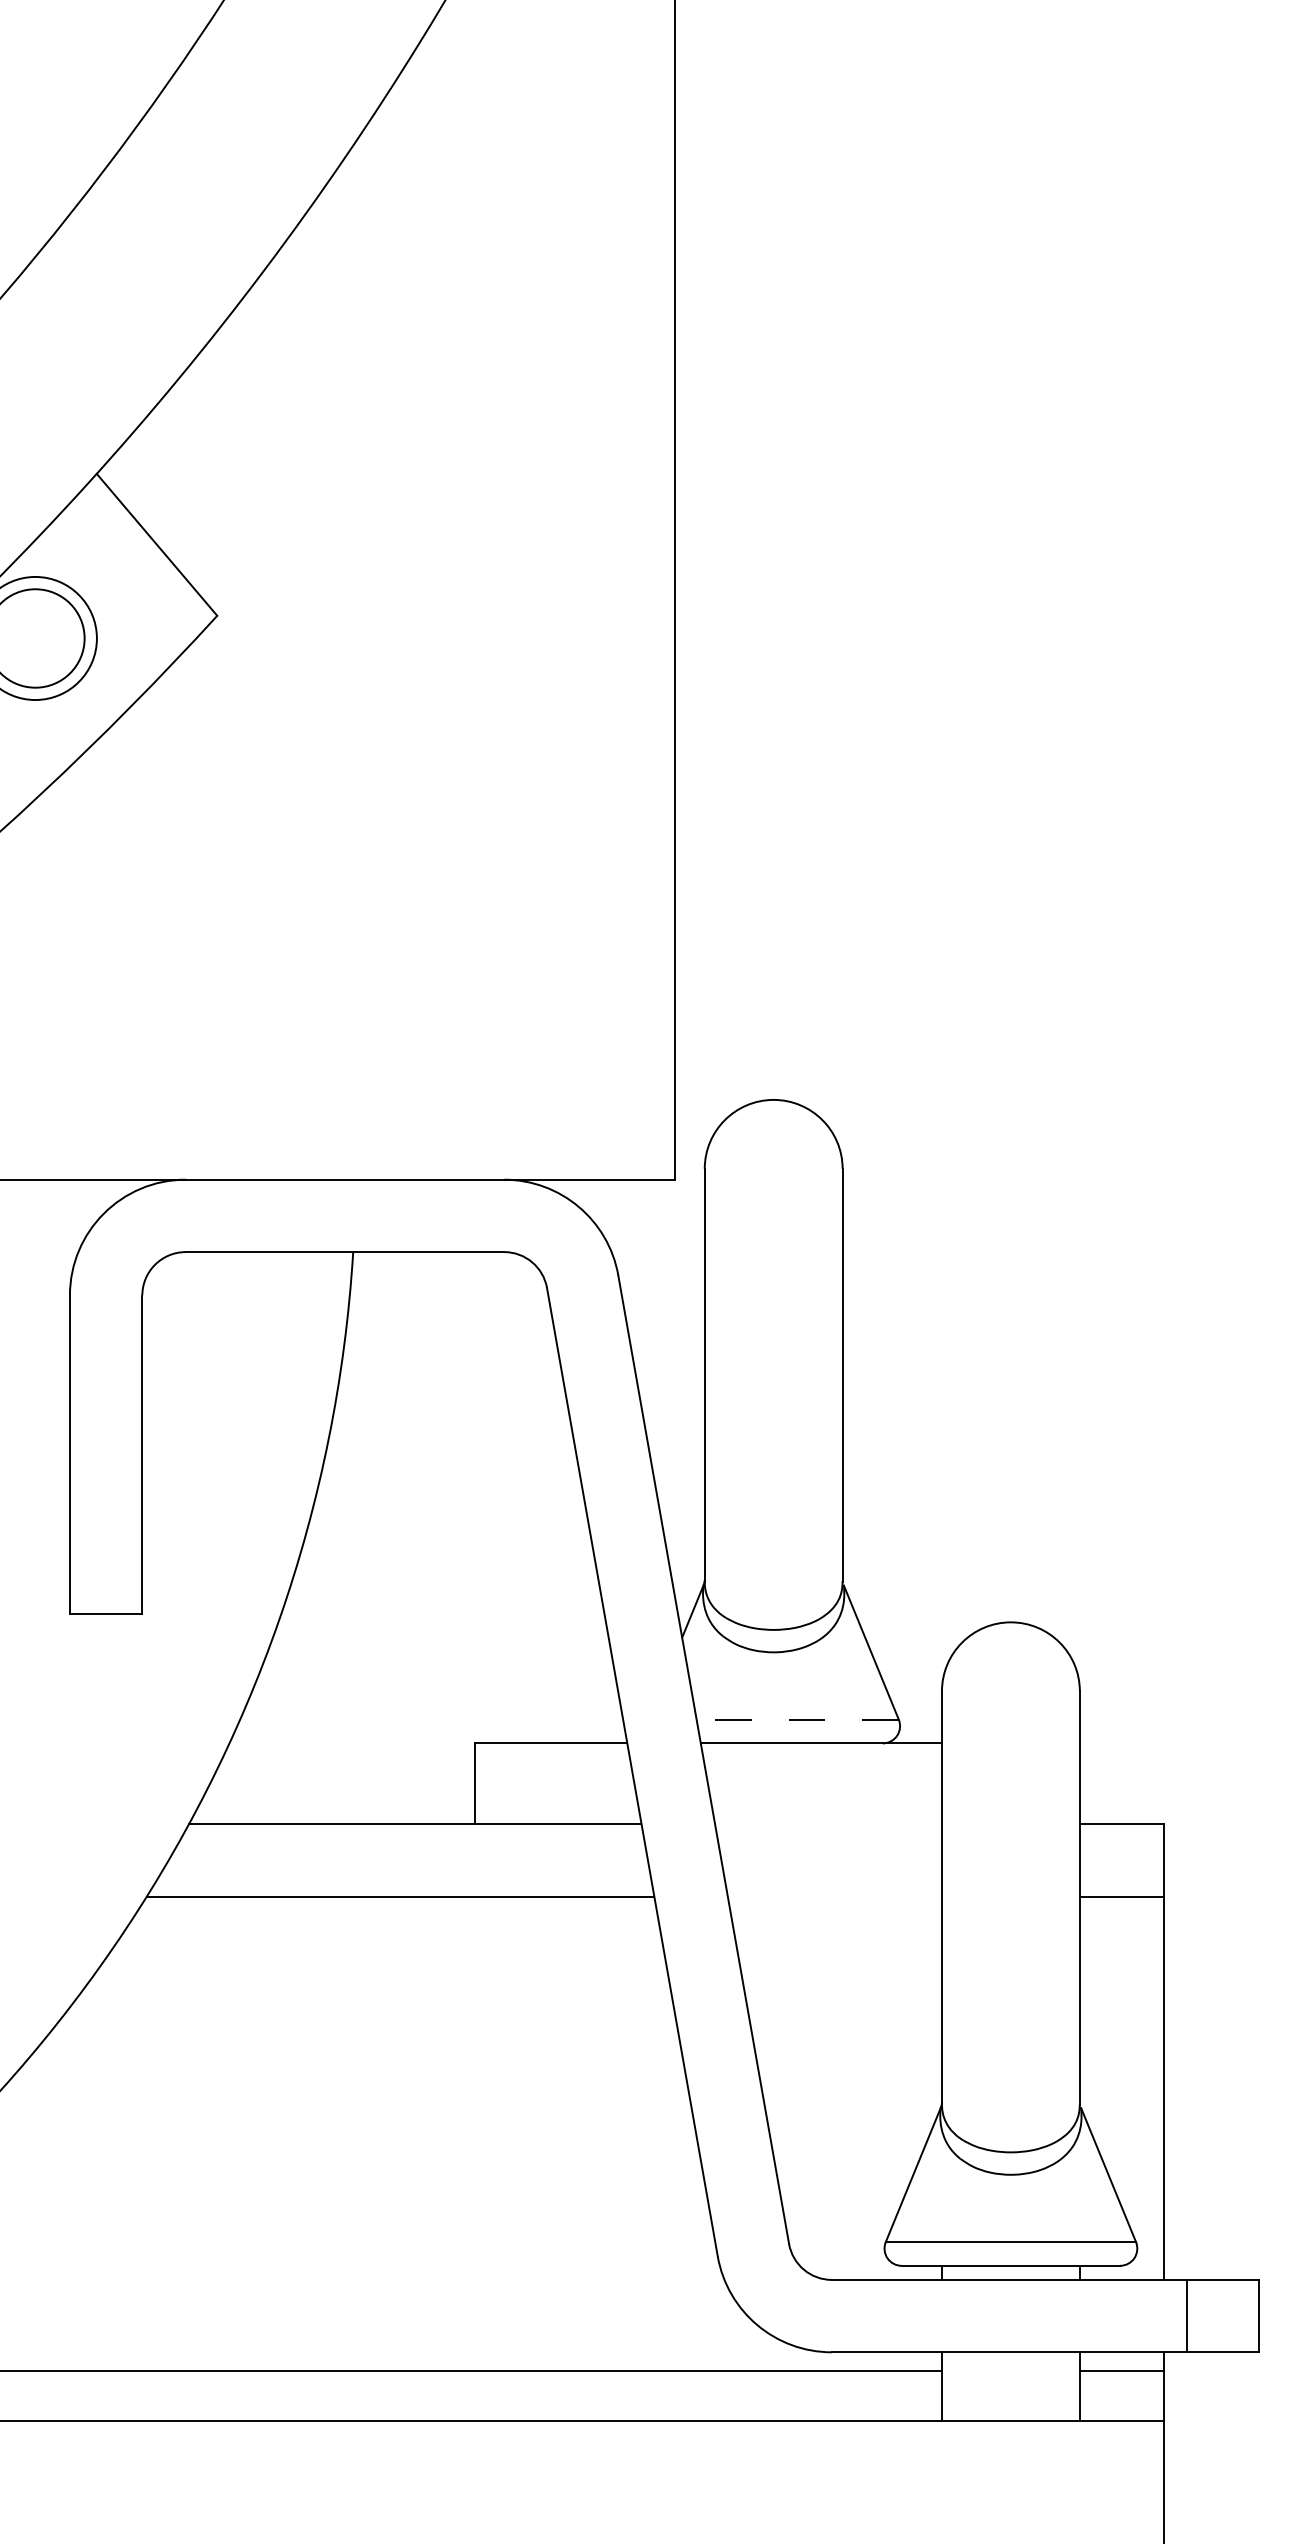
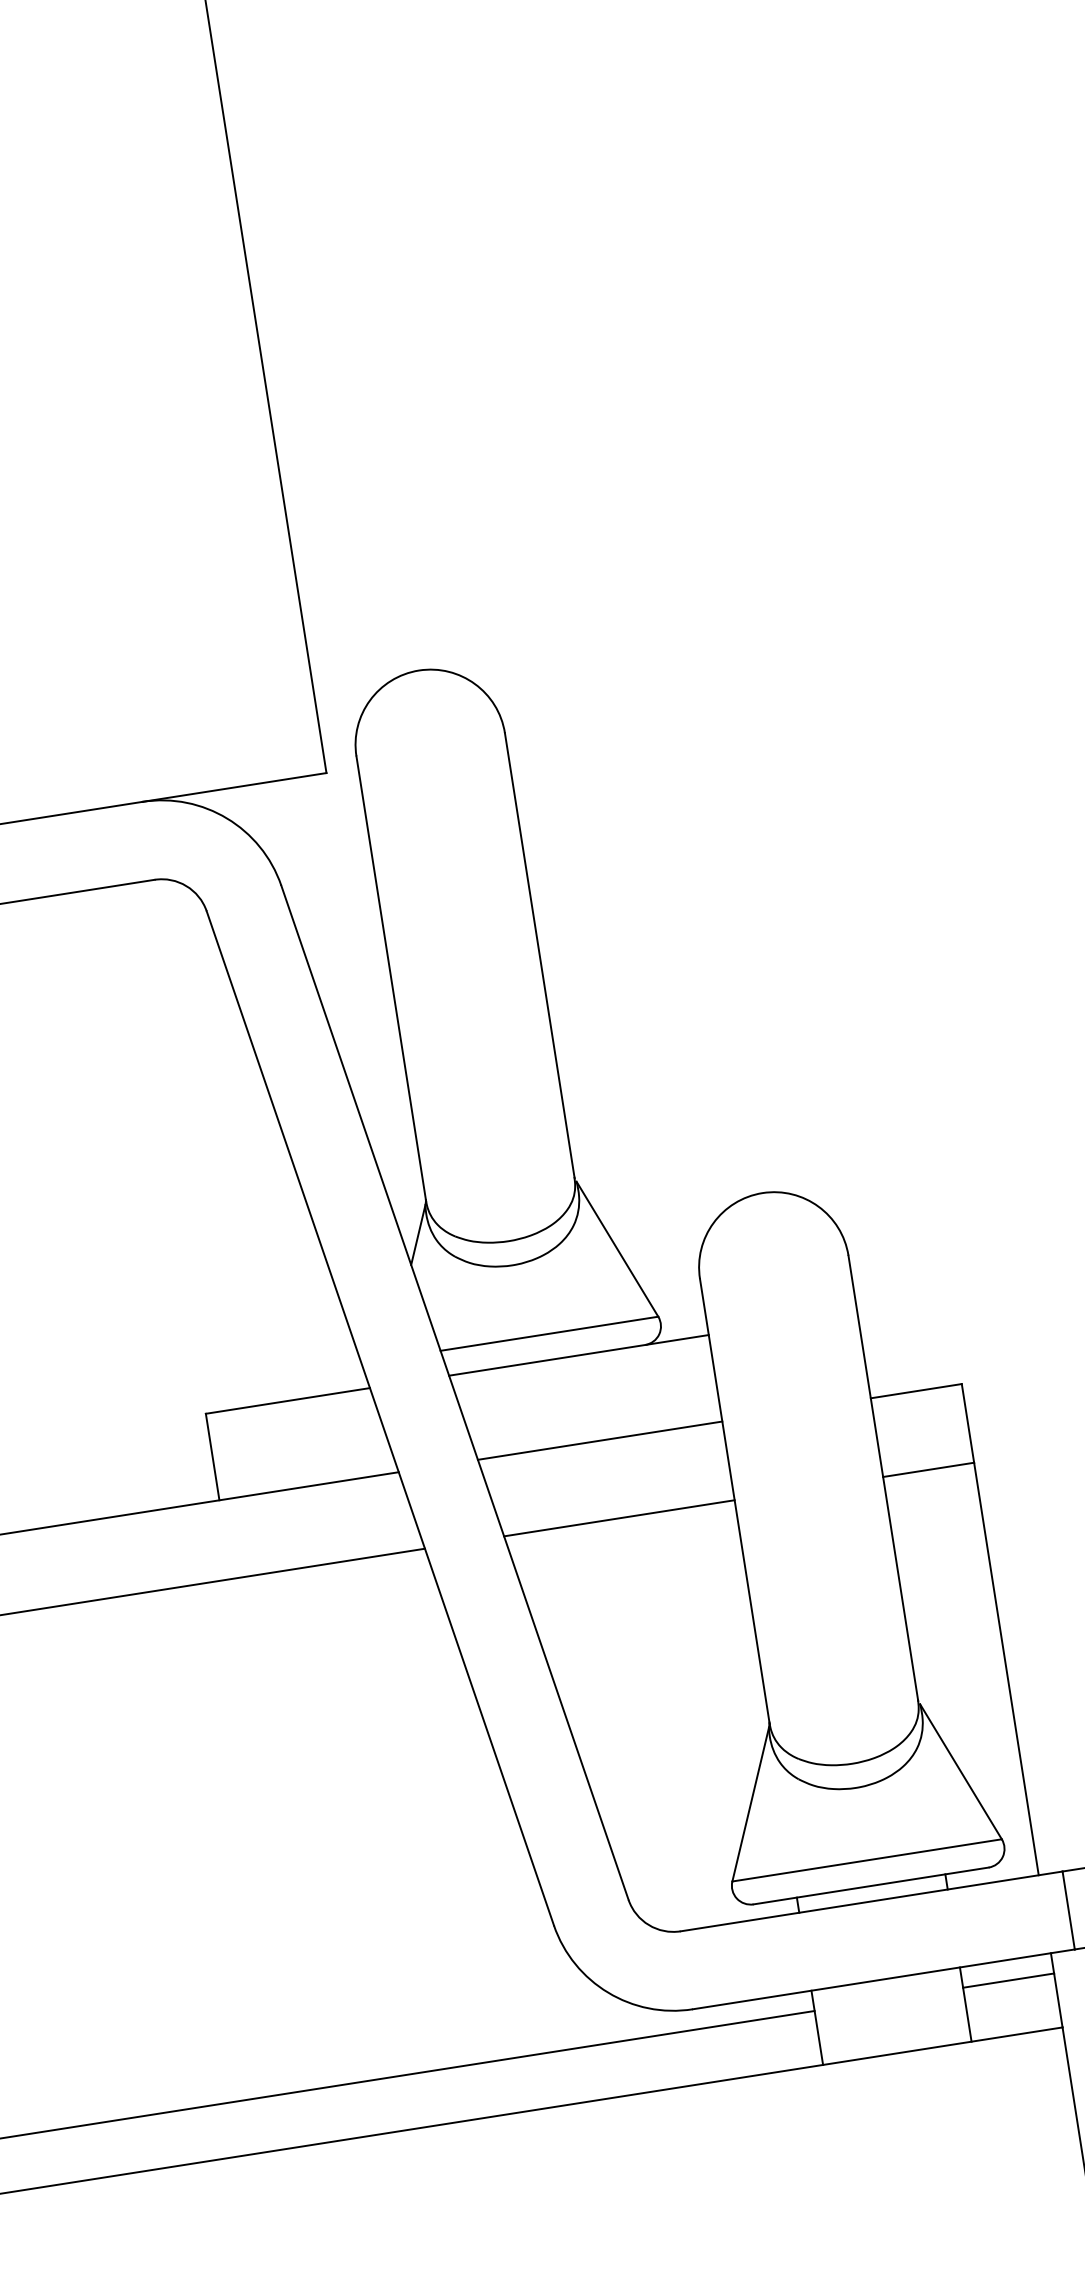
line: (797, 1719) -> (549, 1333), dashed -> solid
line: (827, 1823) -> (599, 1440), added
line: (834, 1896) -> (618, 1518), added

